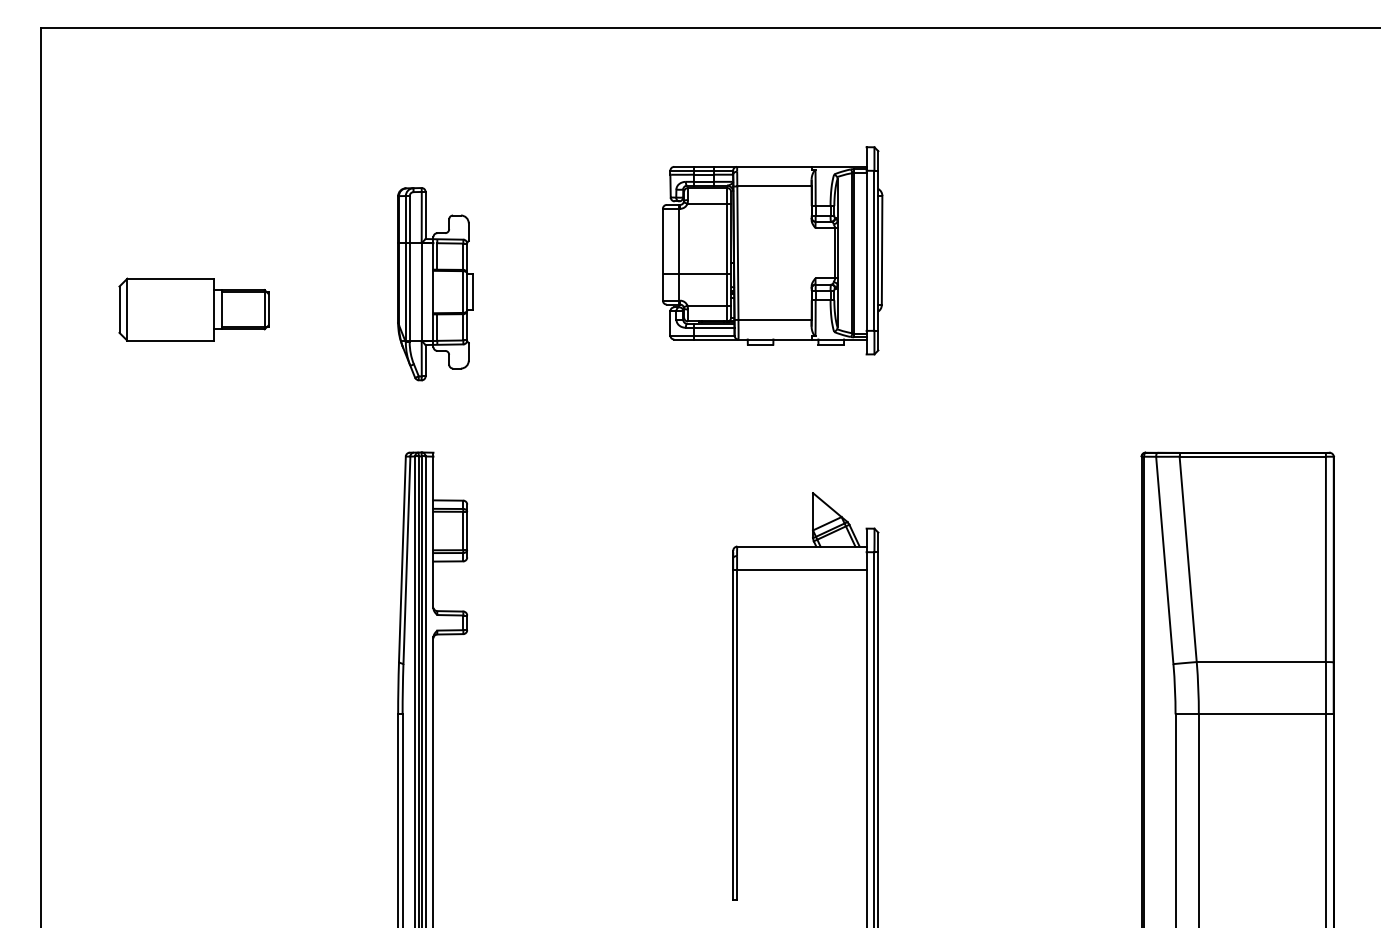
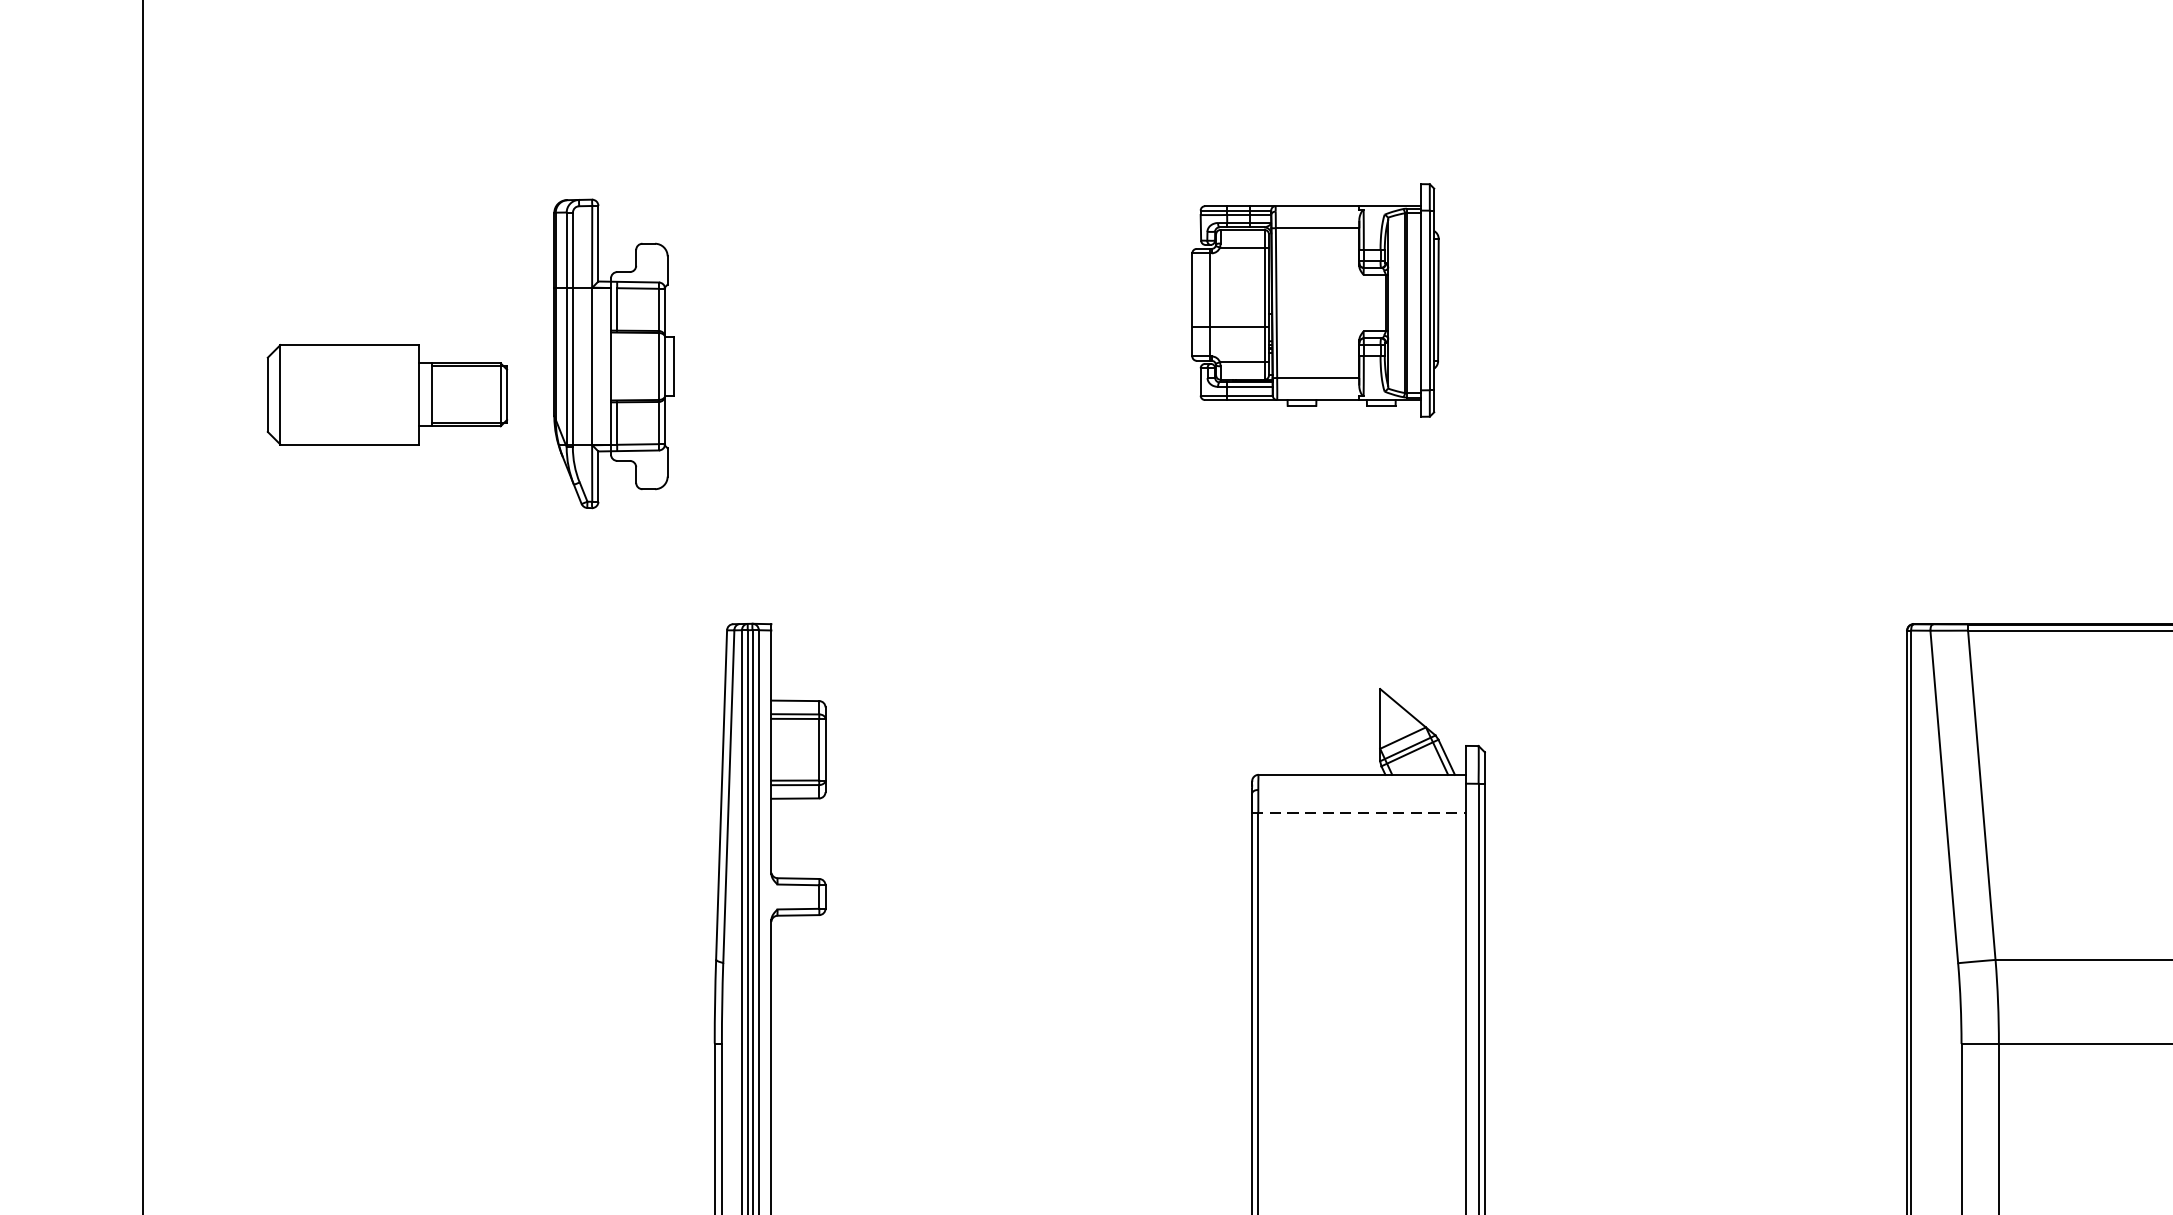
part: (772, 250) -> (1315, 299), size x0.7
part: (435, 284) -> (614, 354), moved
line: (799, 570) -> (1358, 813), solid -> dashed

